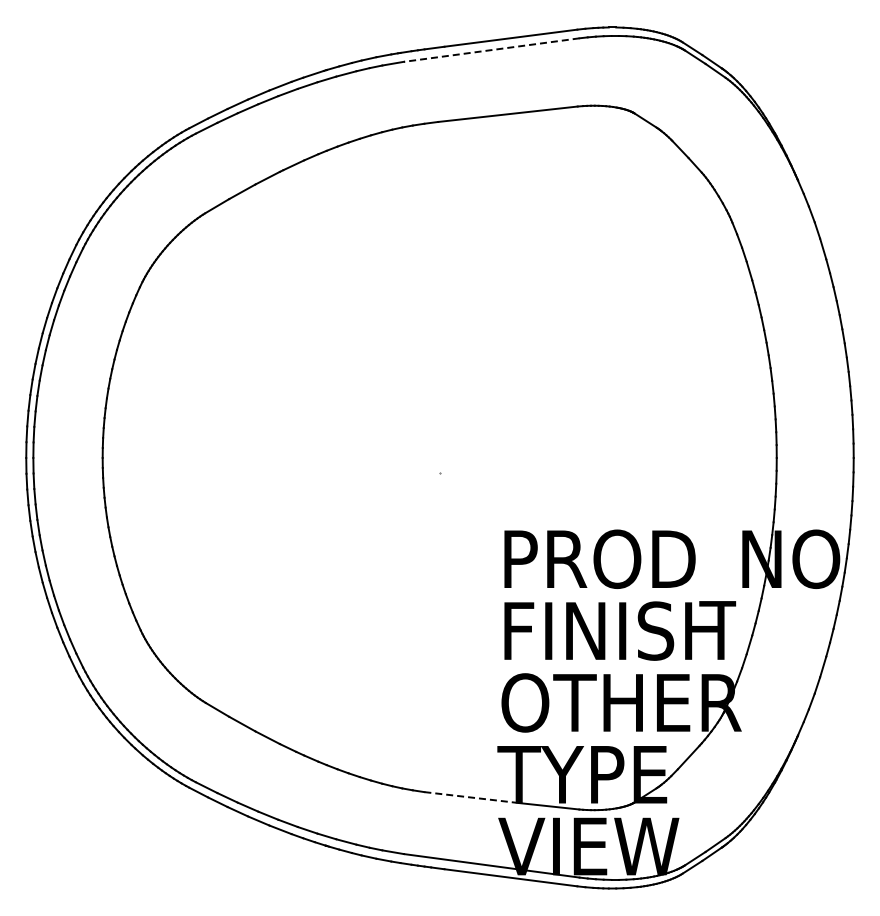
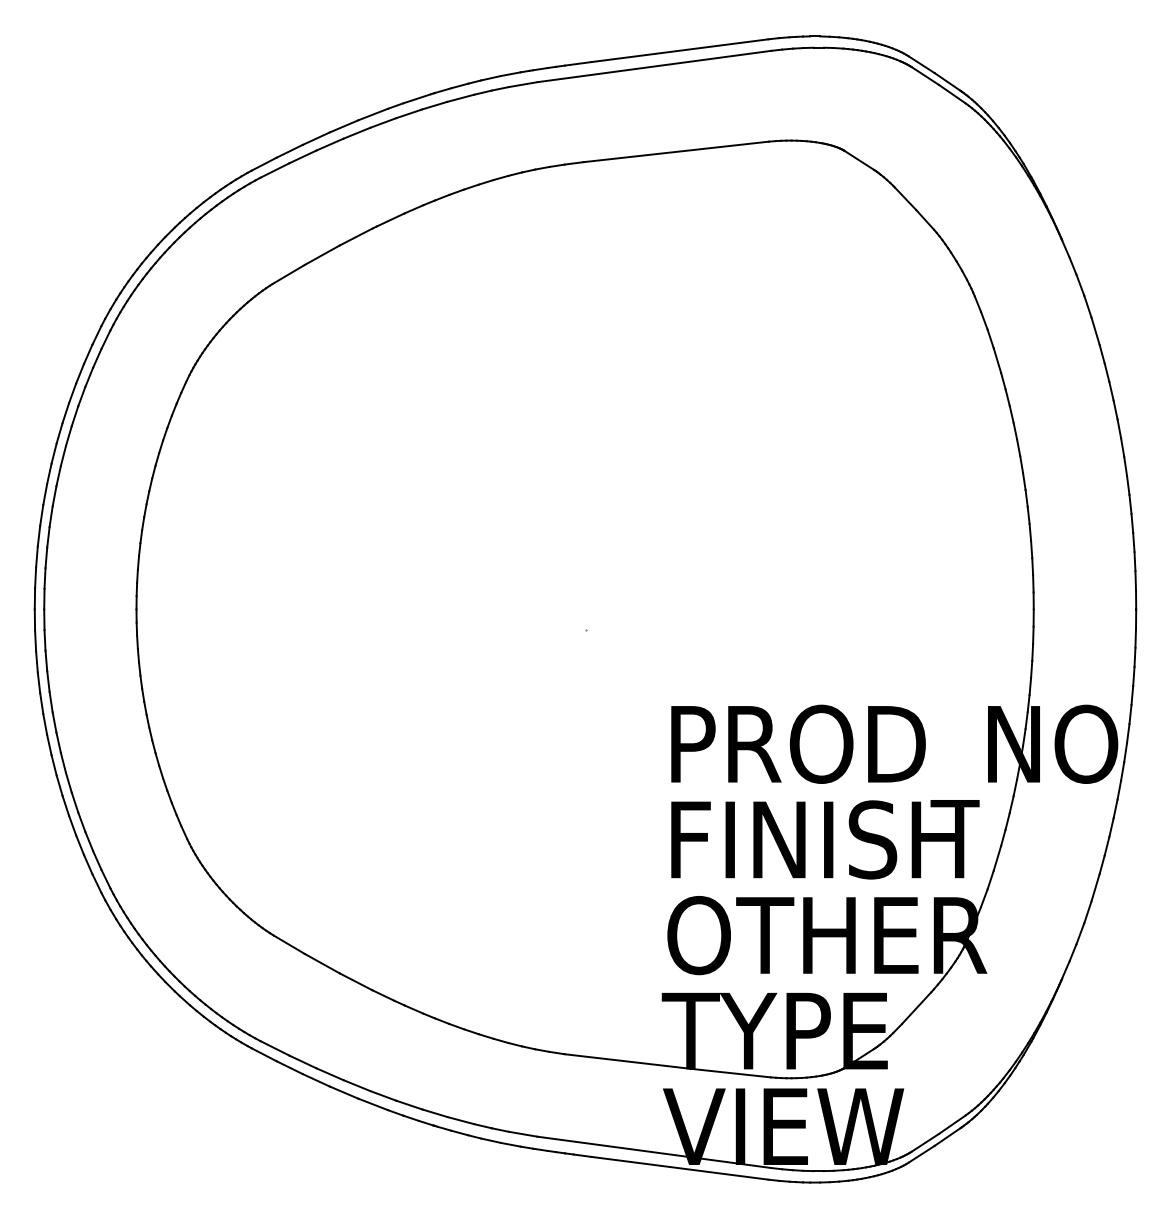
line: (491, 50) -> (654, 67), dashed -> solid
line: (471, 797) -> (627, 1061), dashed -> solid

